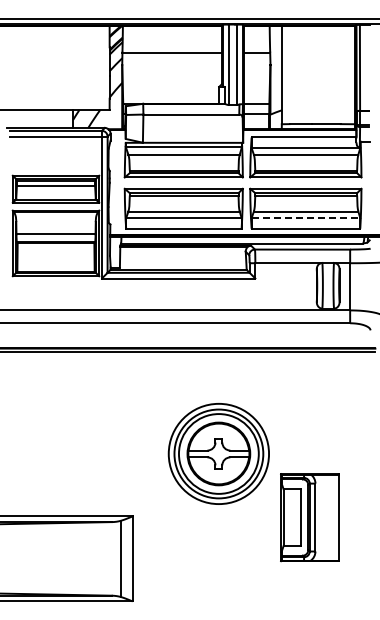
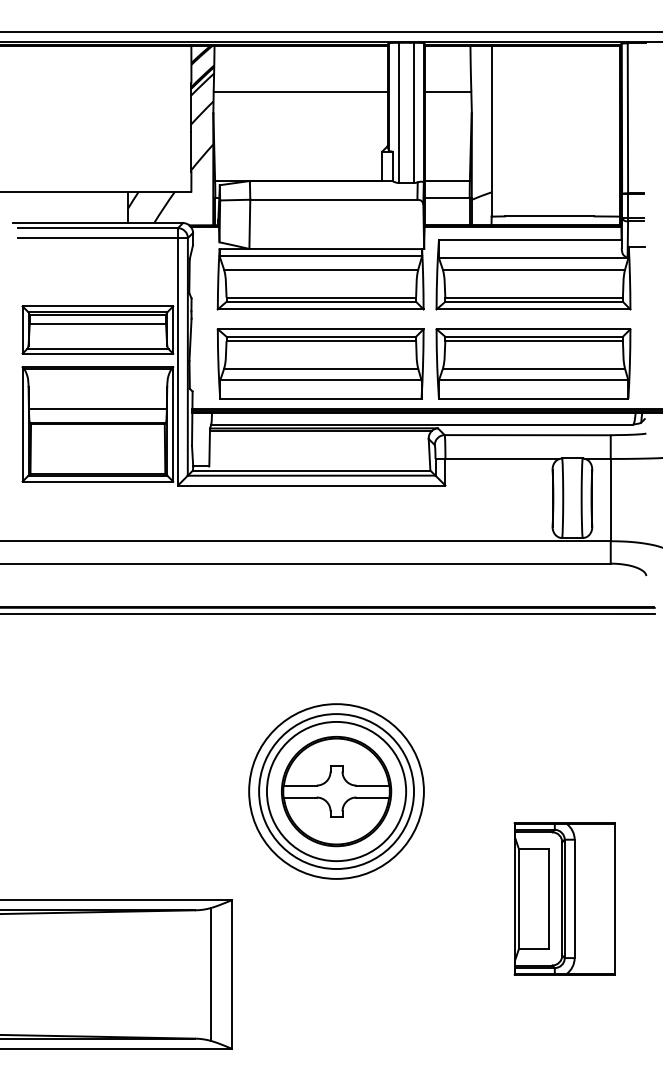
line: (306, 218) -> (534, 380), dashed -> solid
part: (218, 453) -> (335, 790), moved
part: (309, 517) -> (564, 898), moved

